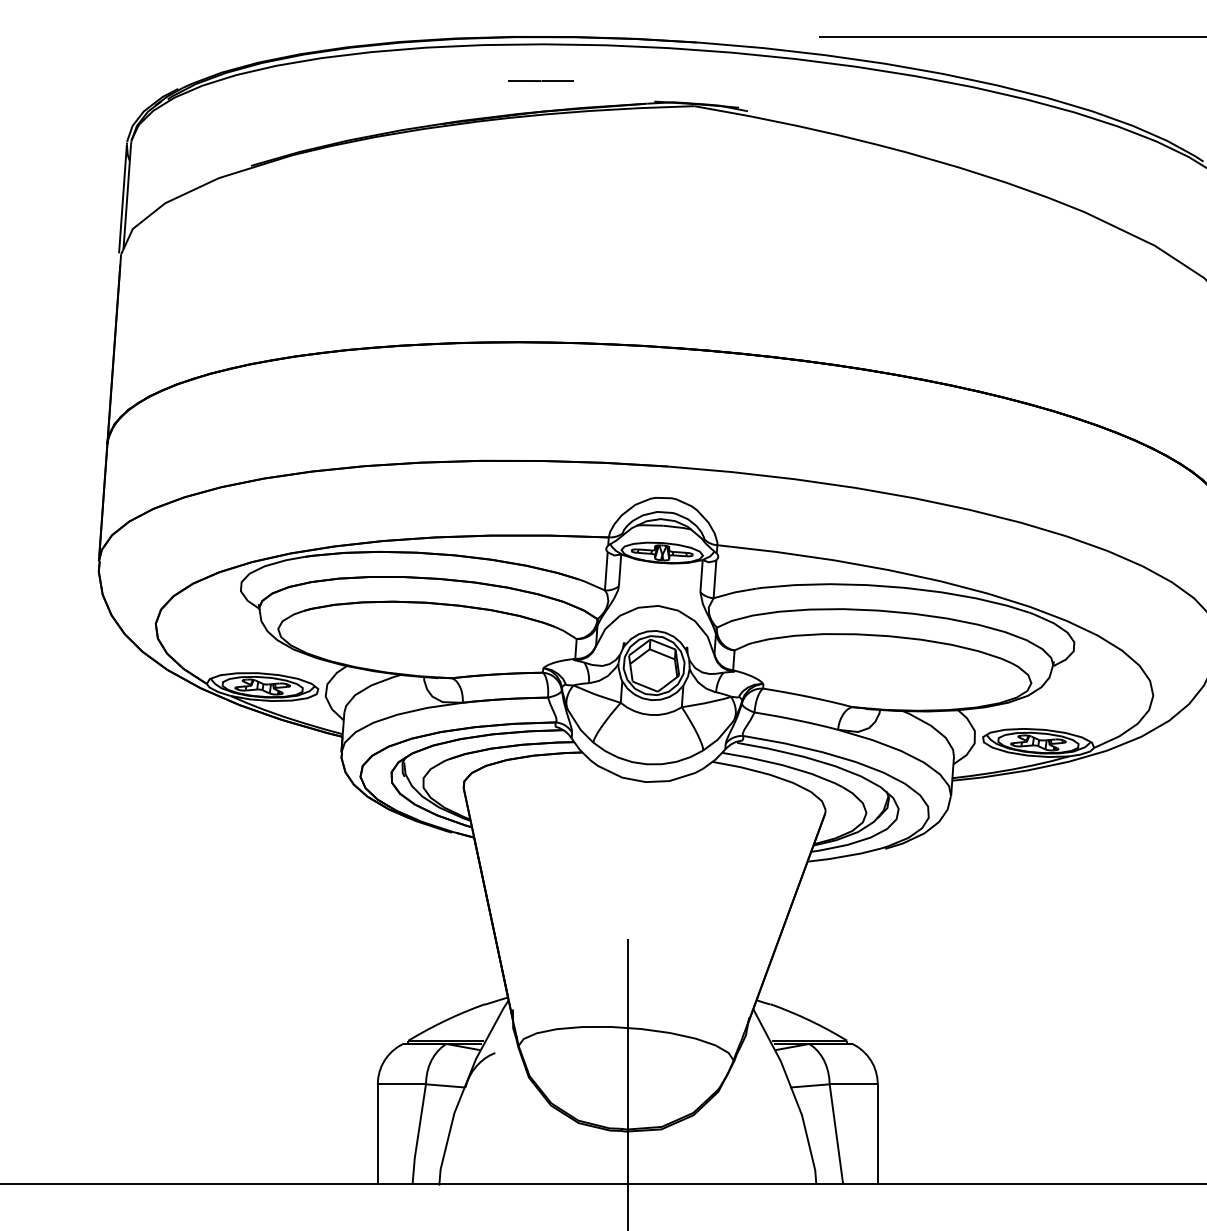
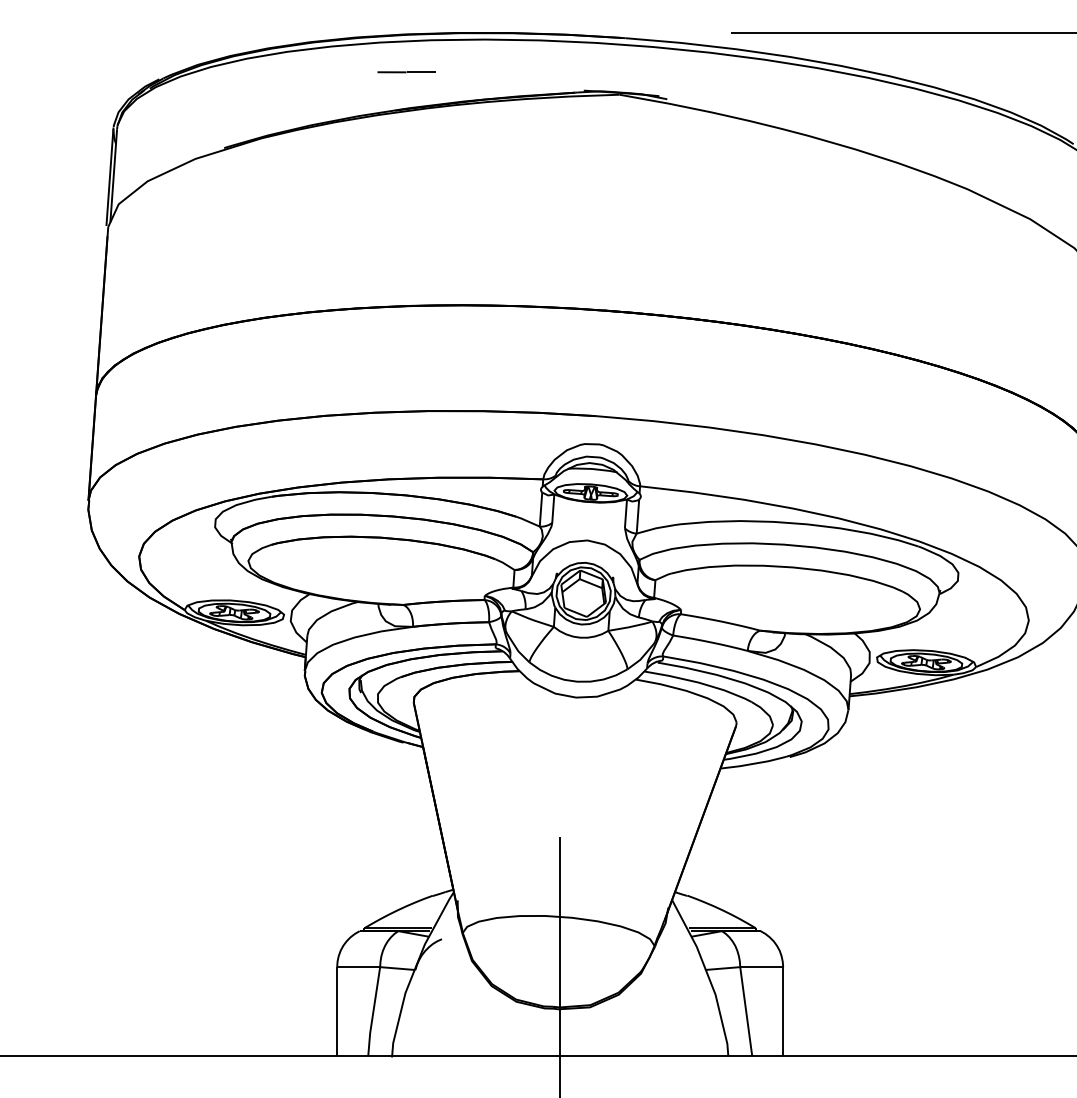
line: (540, 80) -> (405, 71), moved

